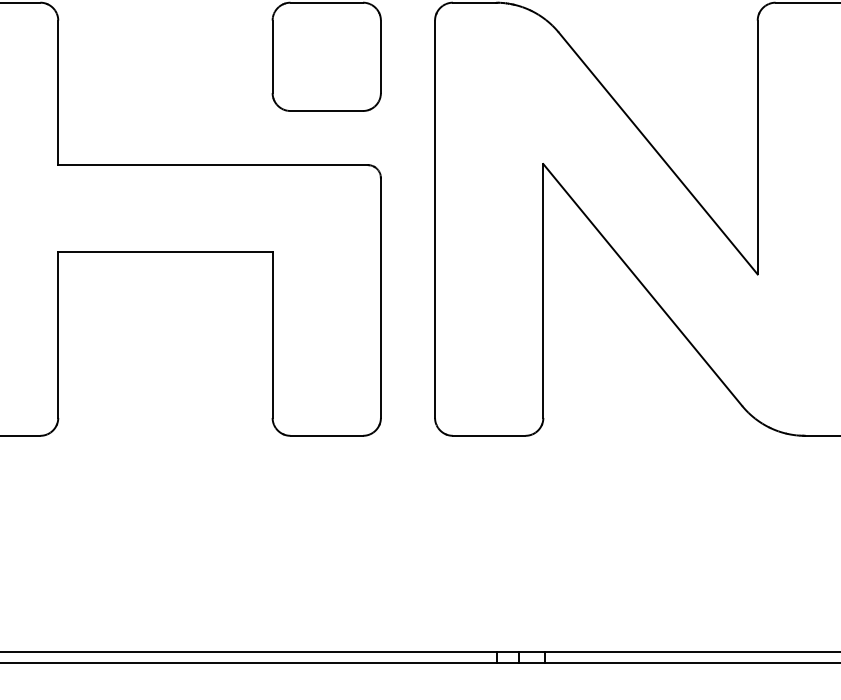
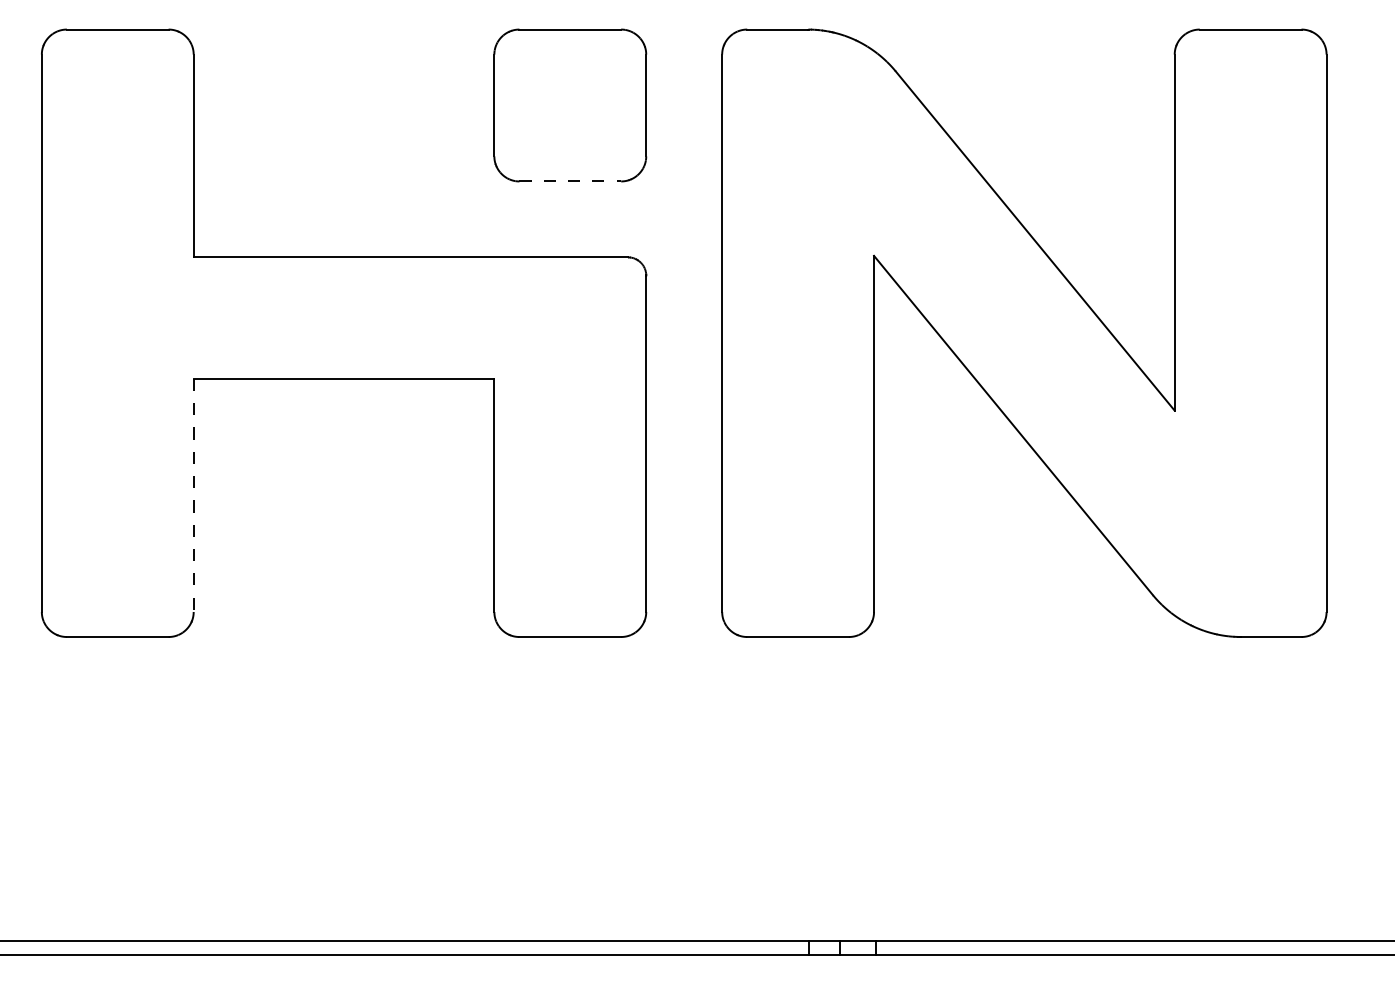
line: (326, 111) -> (570, 181), solid -> dashed
line: (58, 334) -> (193, 495), solid -> dashed

